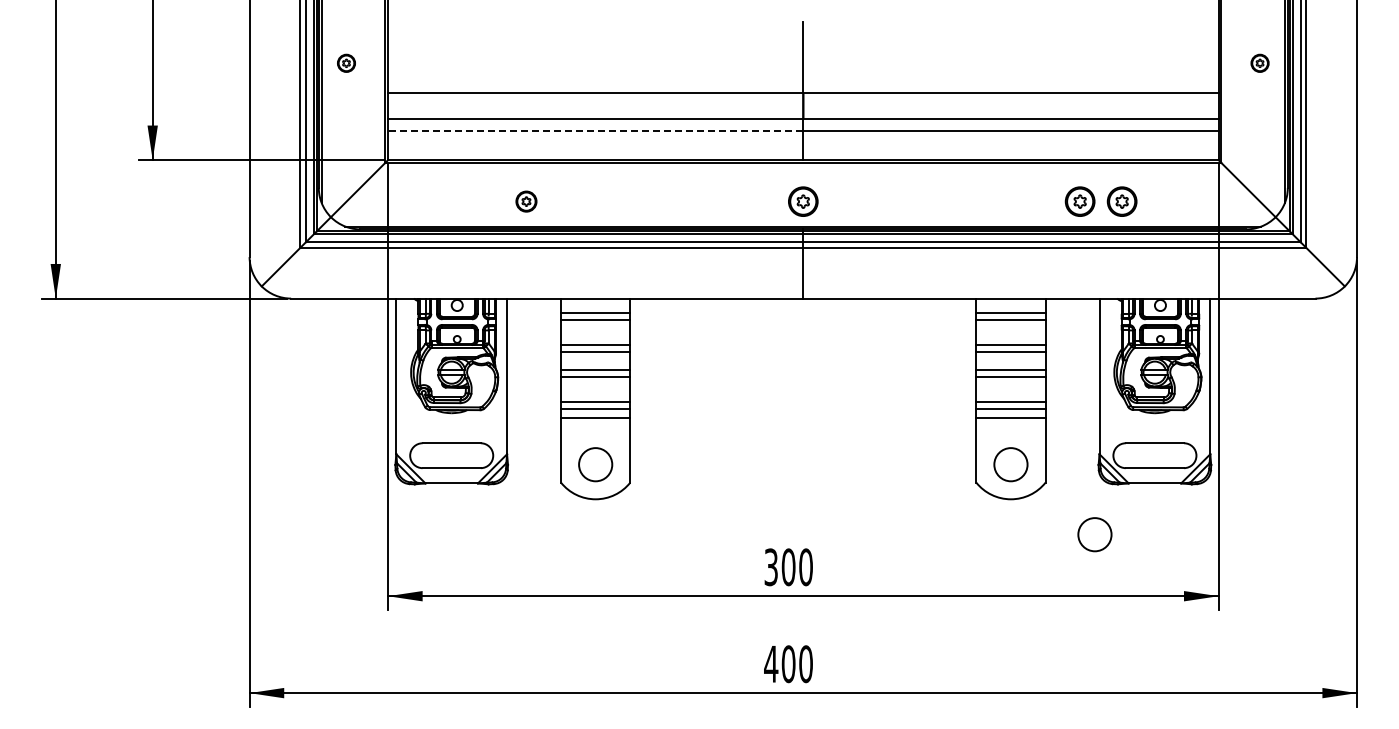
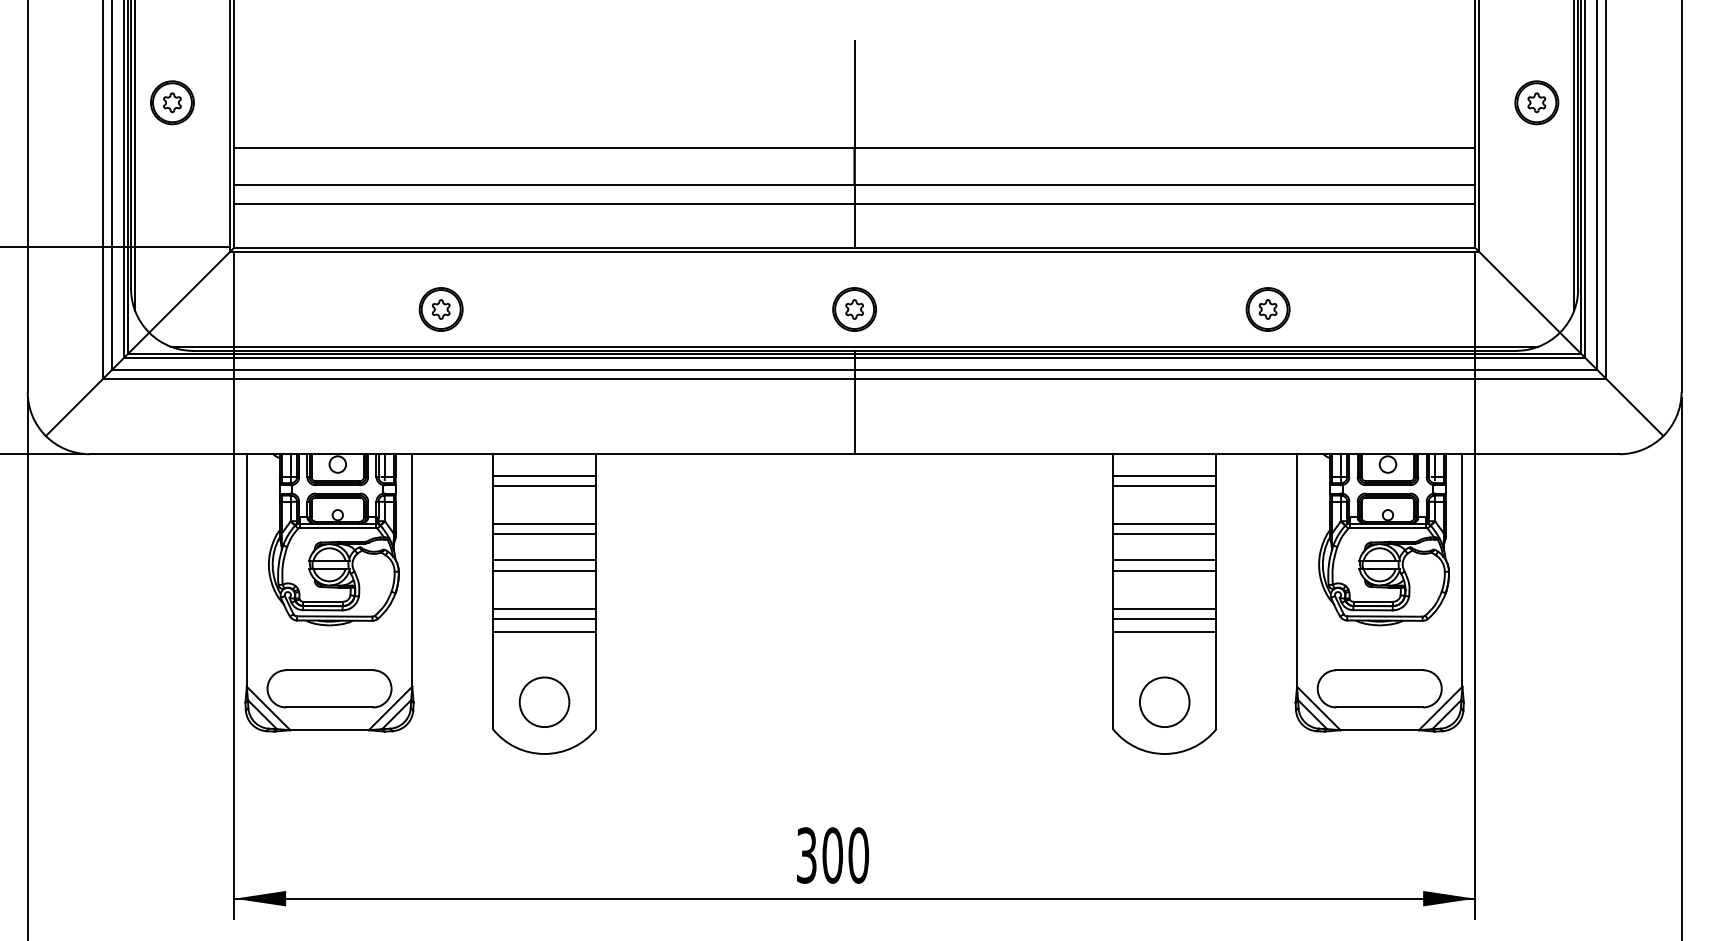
part: (346, 63) -> (172, 103), size x1.67
part: (1259, 63) -> (1535, 103), size x1.67
line: (595, 131) -> (544, 204), dashed -> solid
part: (526, 201) -> (441, 309), size x1.43
part: (1121, 201) -> (1329, 309), removed
circle: (1094, 534) -> (1289, 806), removed

